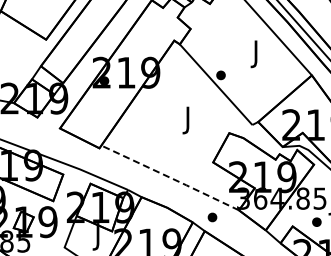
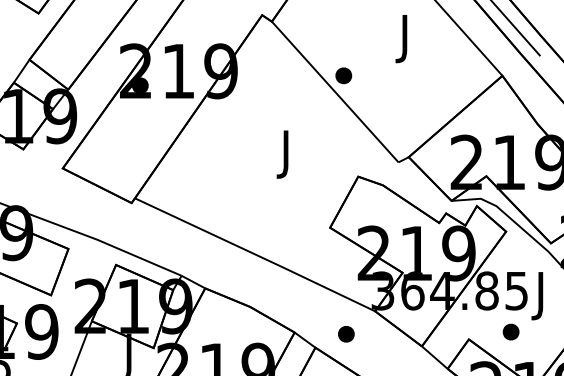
line: (171, 178) -> (257, 255), dashed -> solid
part: (212, 217) -> (346, 334), moved

